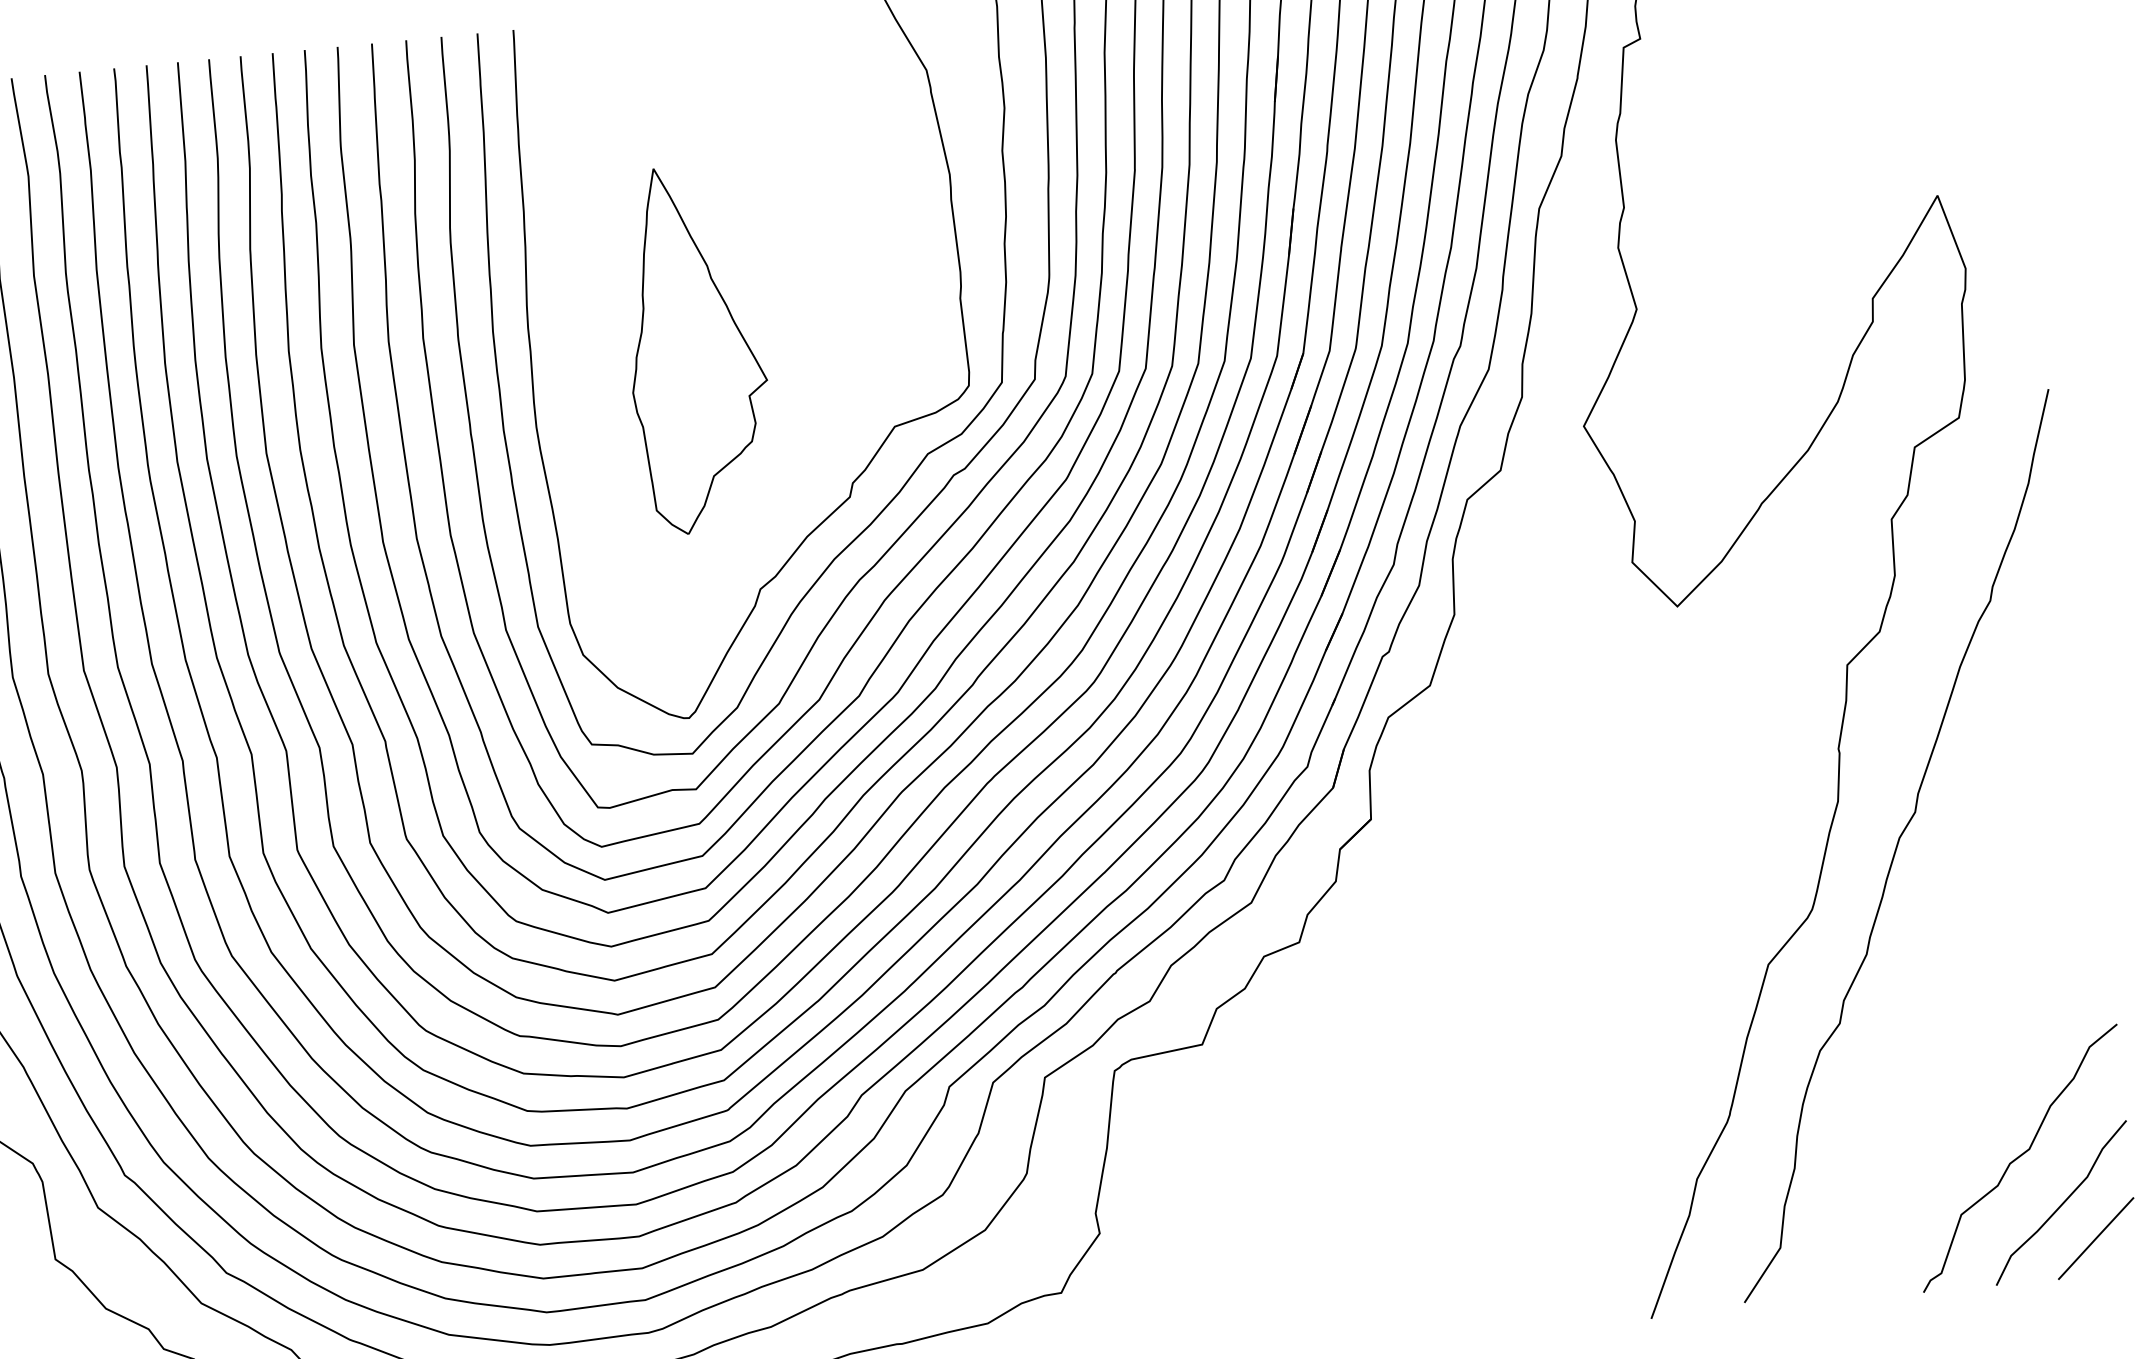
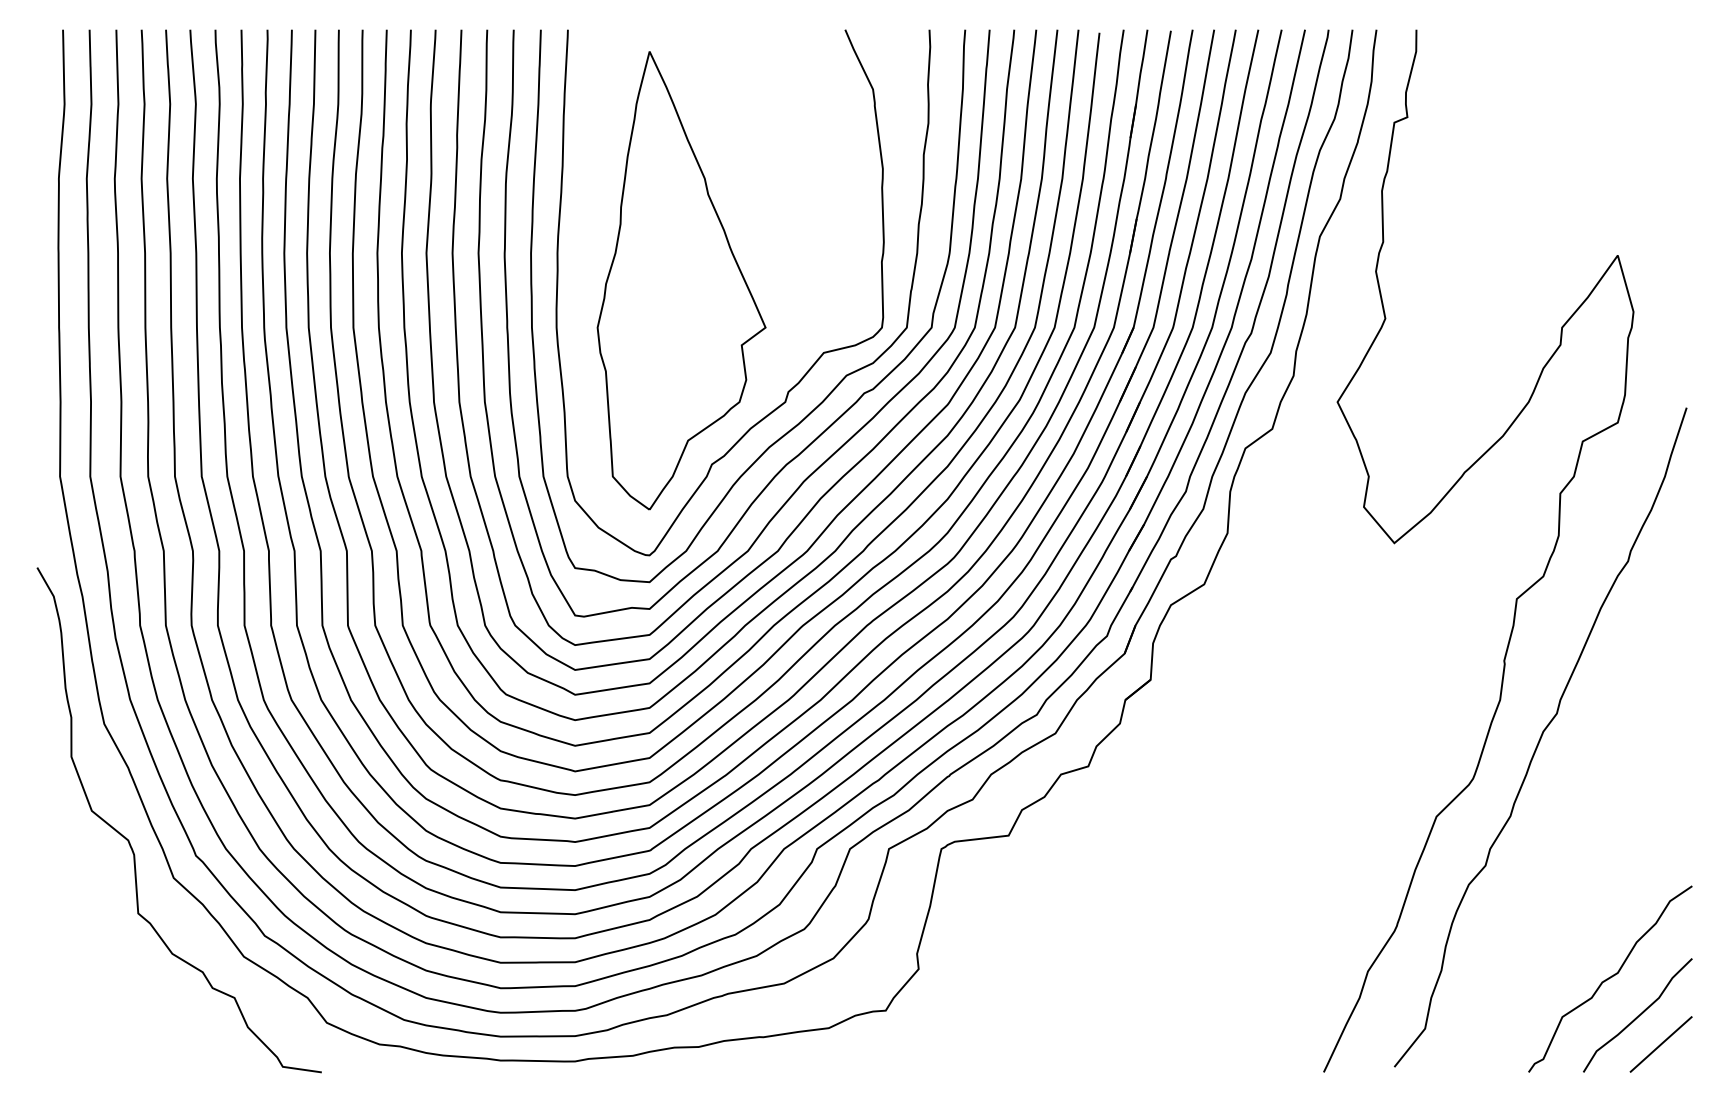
part: (696, 348) -> (681, 280), size x1.67

